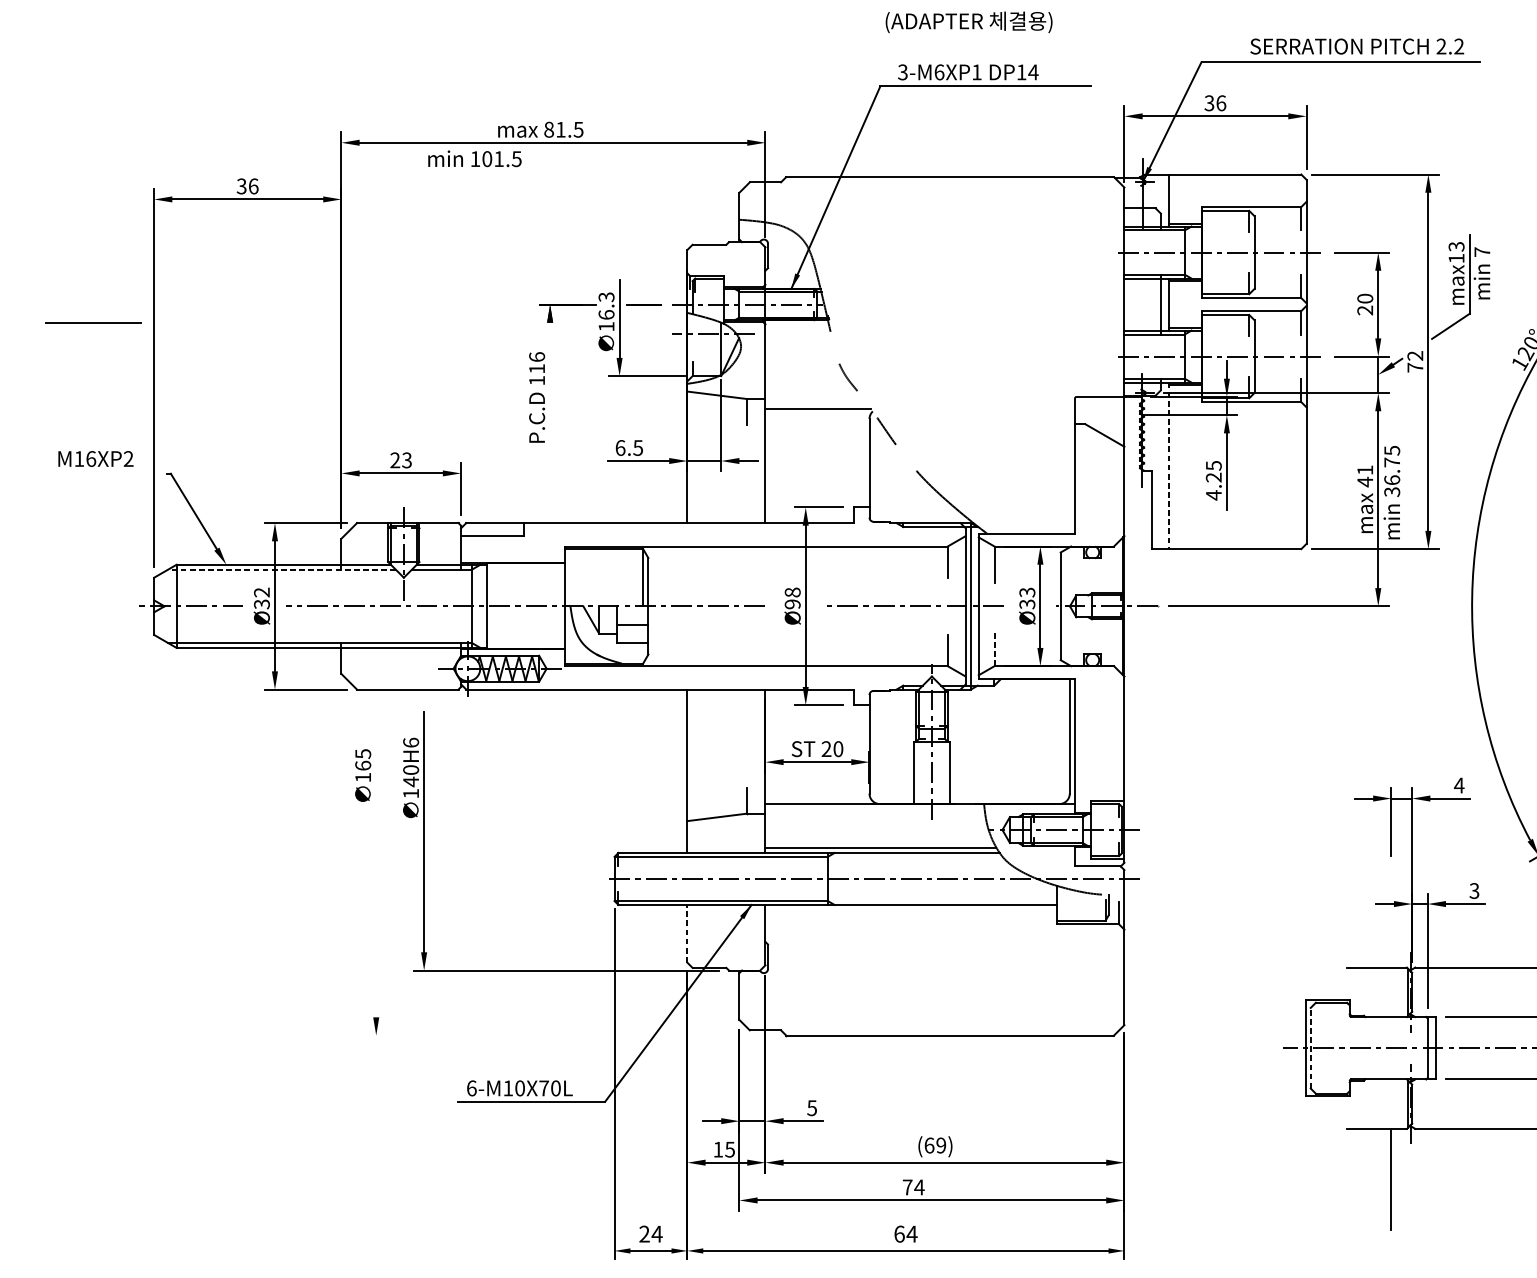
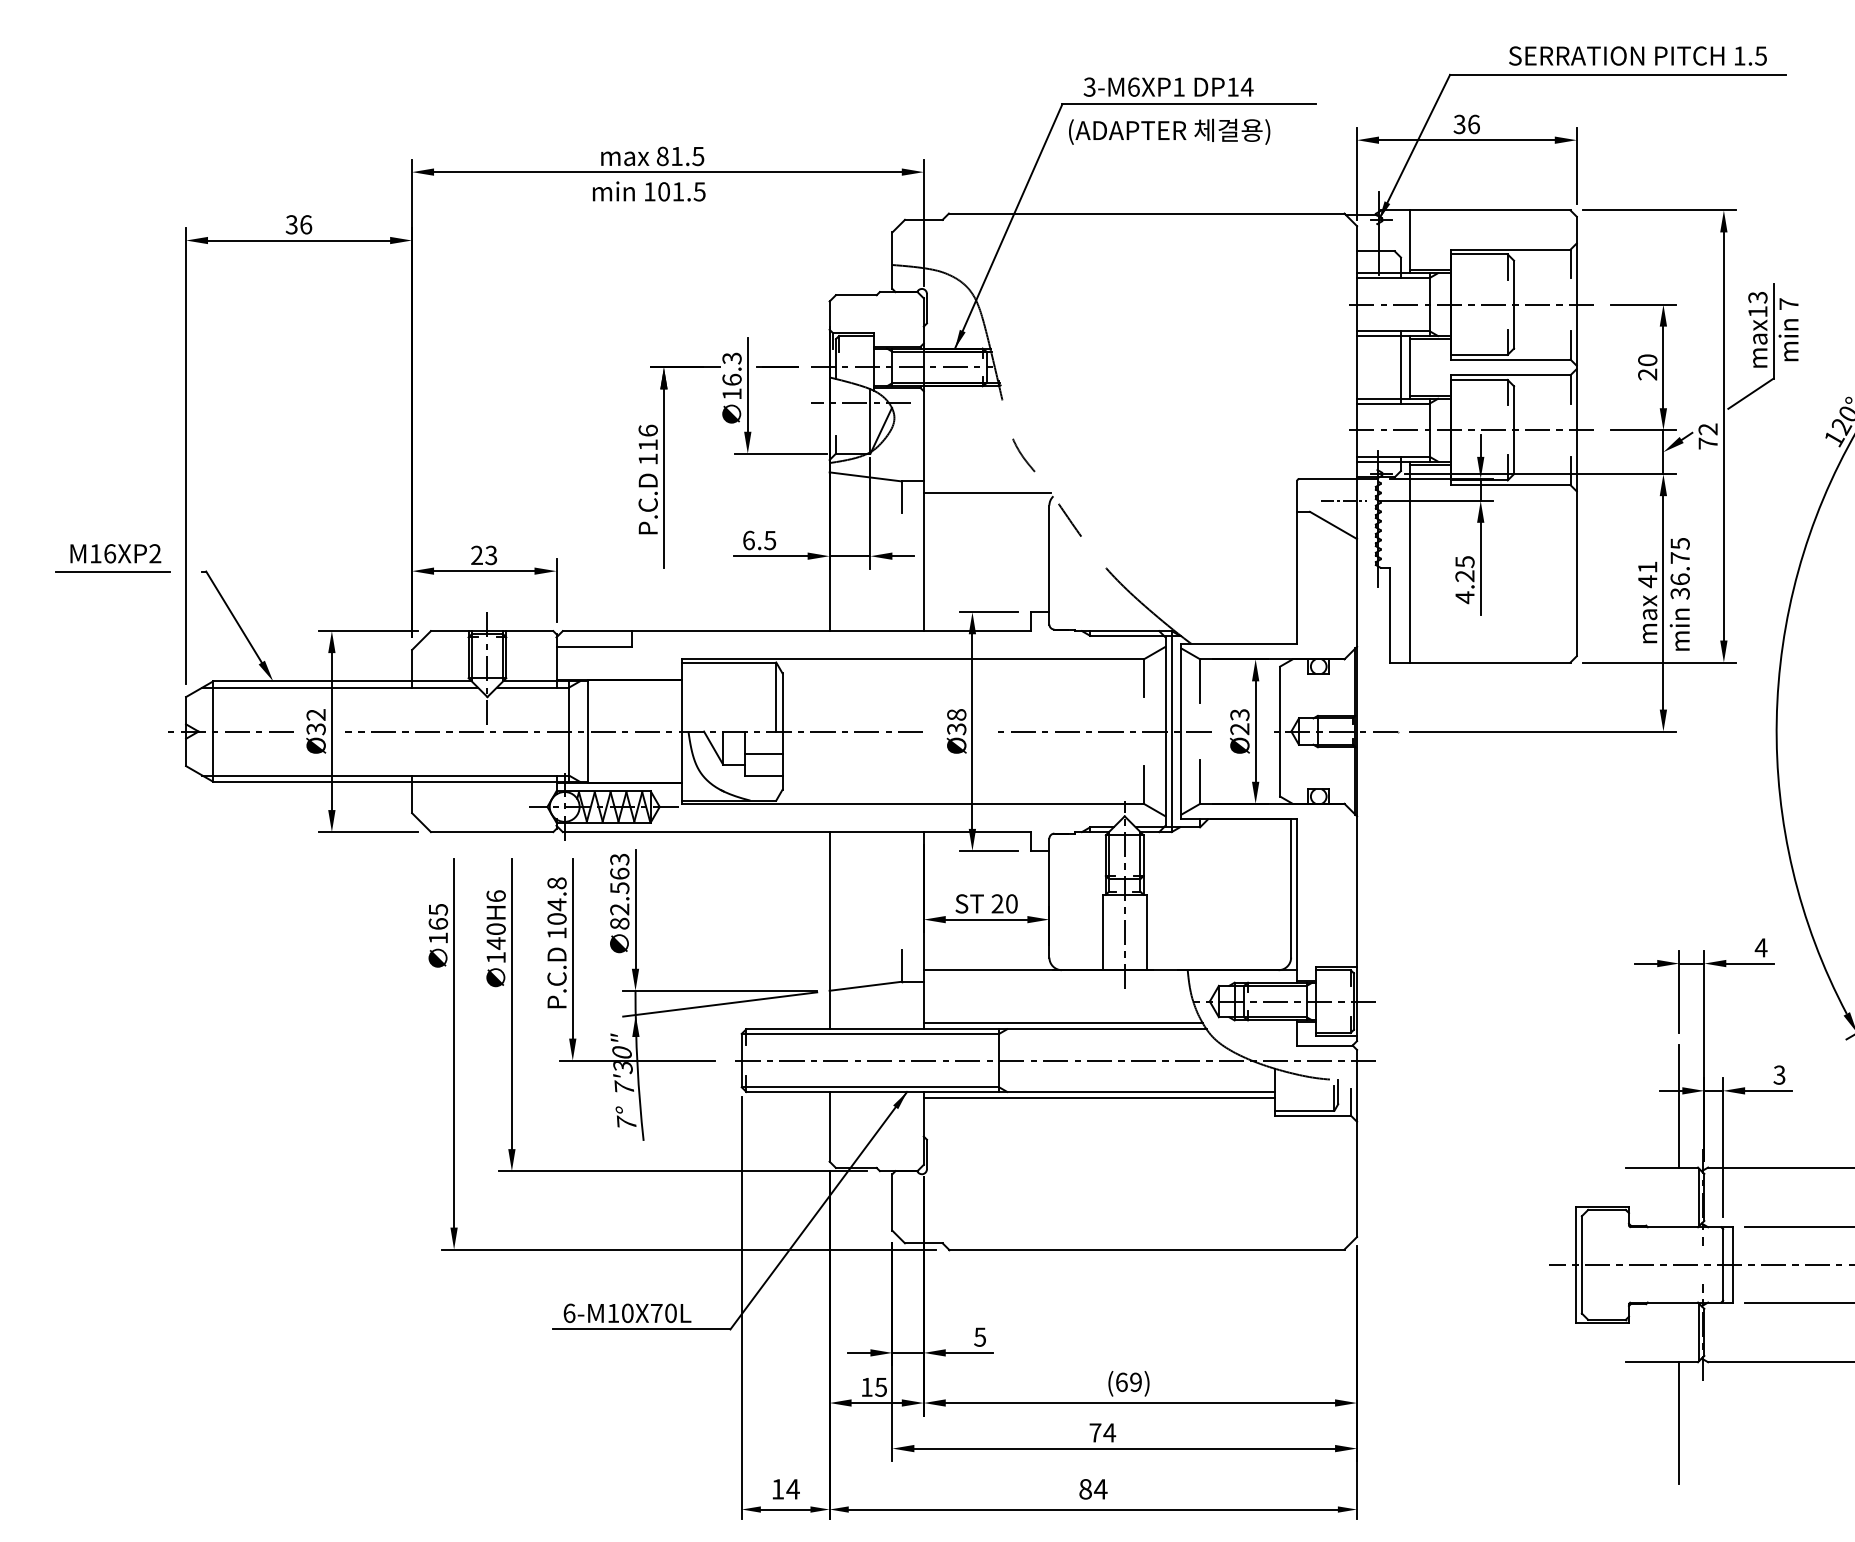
text: (969, 22) -> (1169, 131), moved
text: (1449, 46) -> (1749, 55), 2.2 -> 1.5
text: (475, 158) -> (649, 191), moved
line: (93, 322) -> (112, 571), moved
line: (549, 396) -> (663, 478), added
line: (1113, 414) -> (1343, 500), added
line: (1168, 466) -> (1410, 562), dashed -> solid
line: (282, 569) -> (340, 687), dashed -> solid
text: (792, 604) -> (956, 729), Ø98 -> Ø38
text: (1027, 604) -> (1239, 729), Ø33 -> Ø23
line: (994, 647) -> (1200, 781), dashed -> solid
part: (565, 824) -> (682, 994), added
line: (376, 863) -> (454, 1042), added
line: (911, 910) -> (1099, 1098), added
line: (1391, 916) -> (1679, 1106), added
line: (687, 933) -> (829, 1126), dashed -> solid
line: (570, 1035) -> (688, 1249), added
line: (1310, 1047) -> (1581, 1264), dashed -> solid
text: (644, 1234) -> (777, 1489), 24 -> 14
text: (899, 1234) -> (1085, 1489), 64 -> 84

